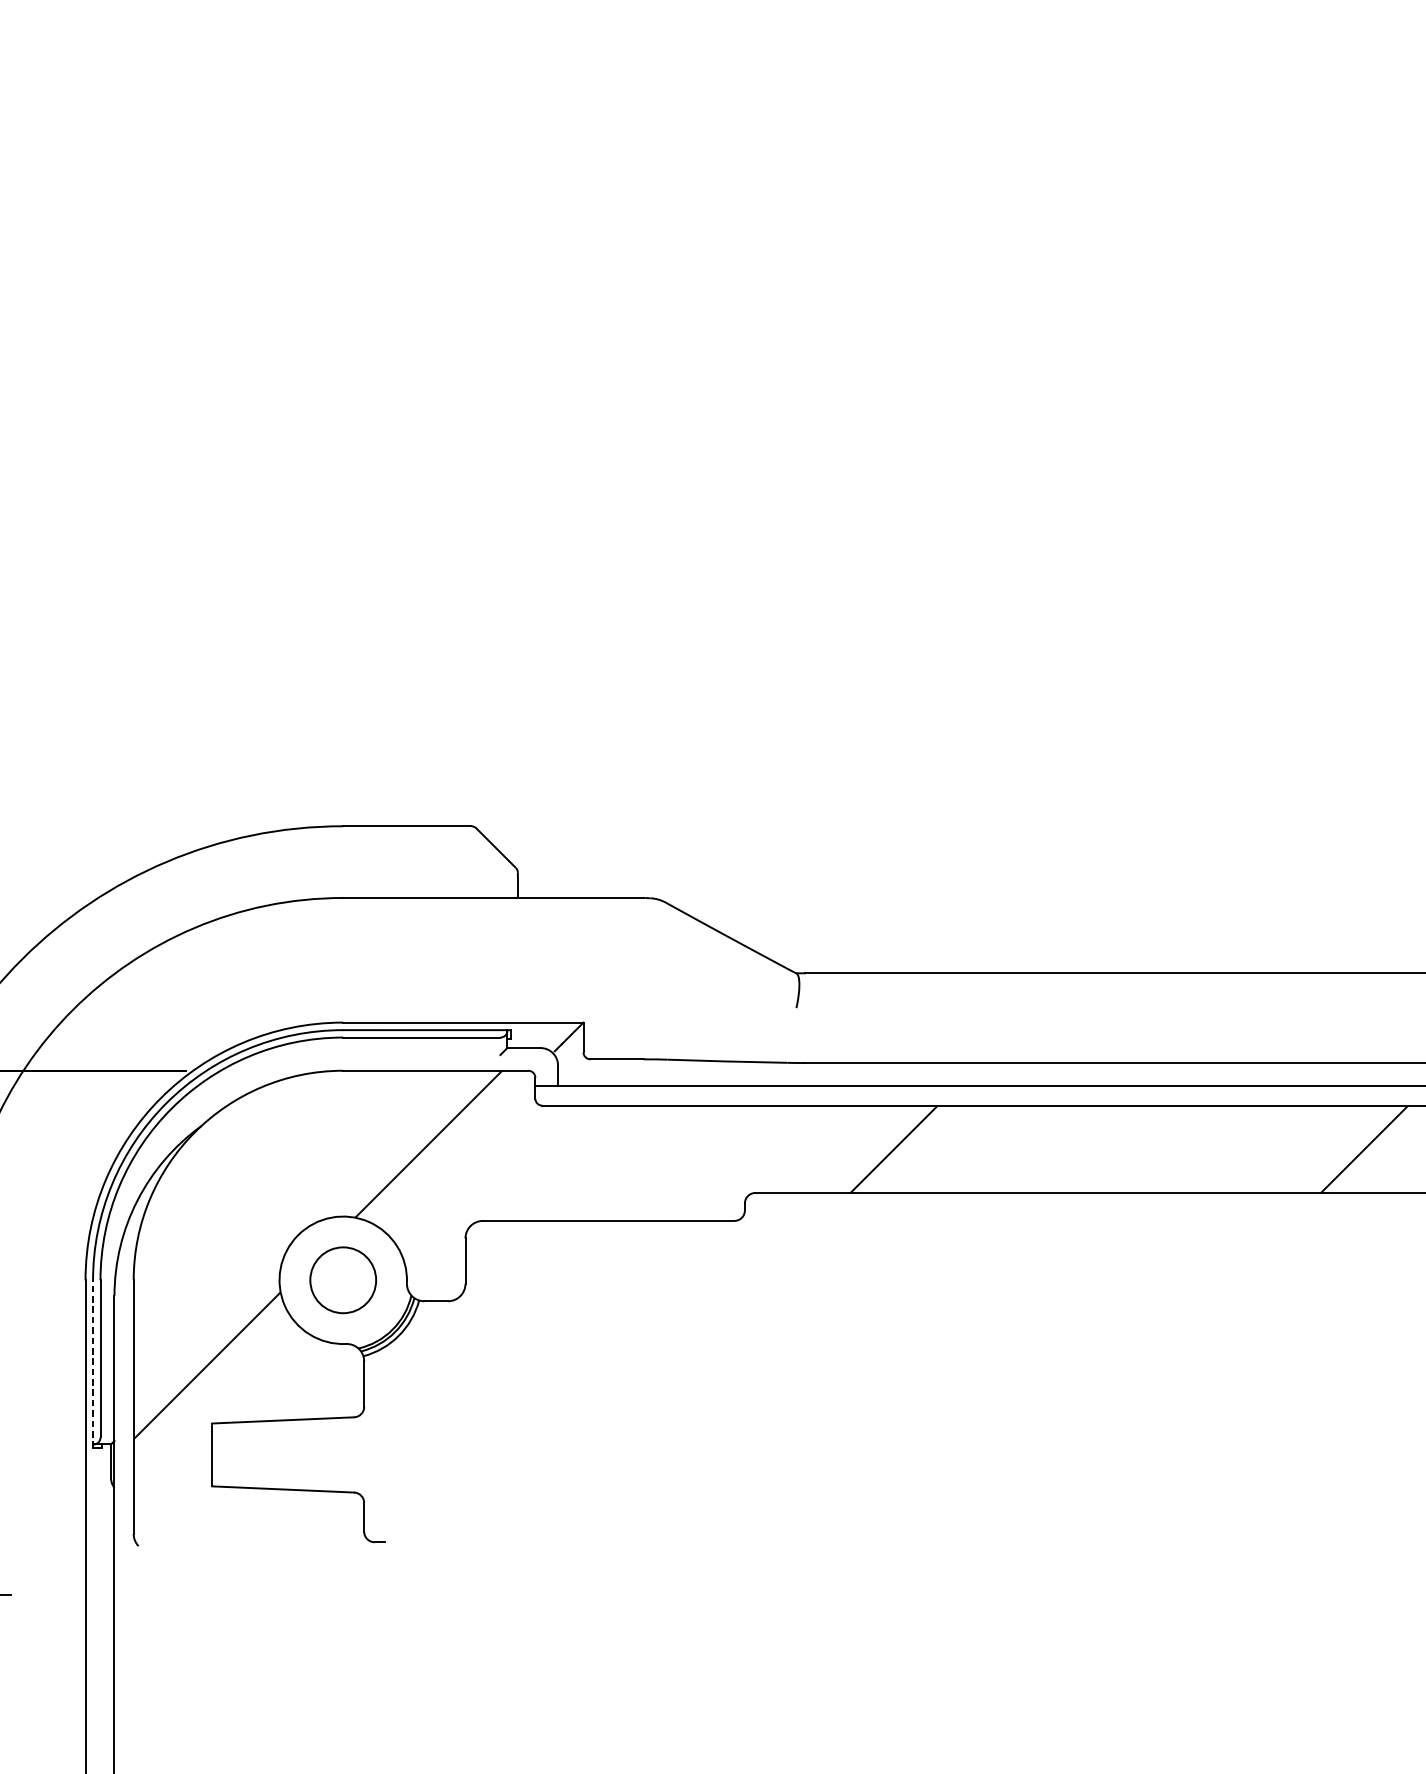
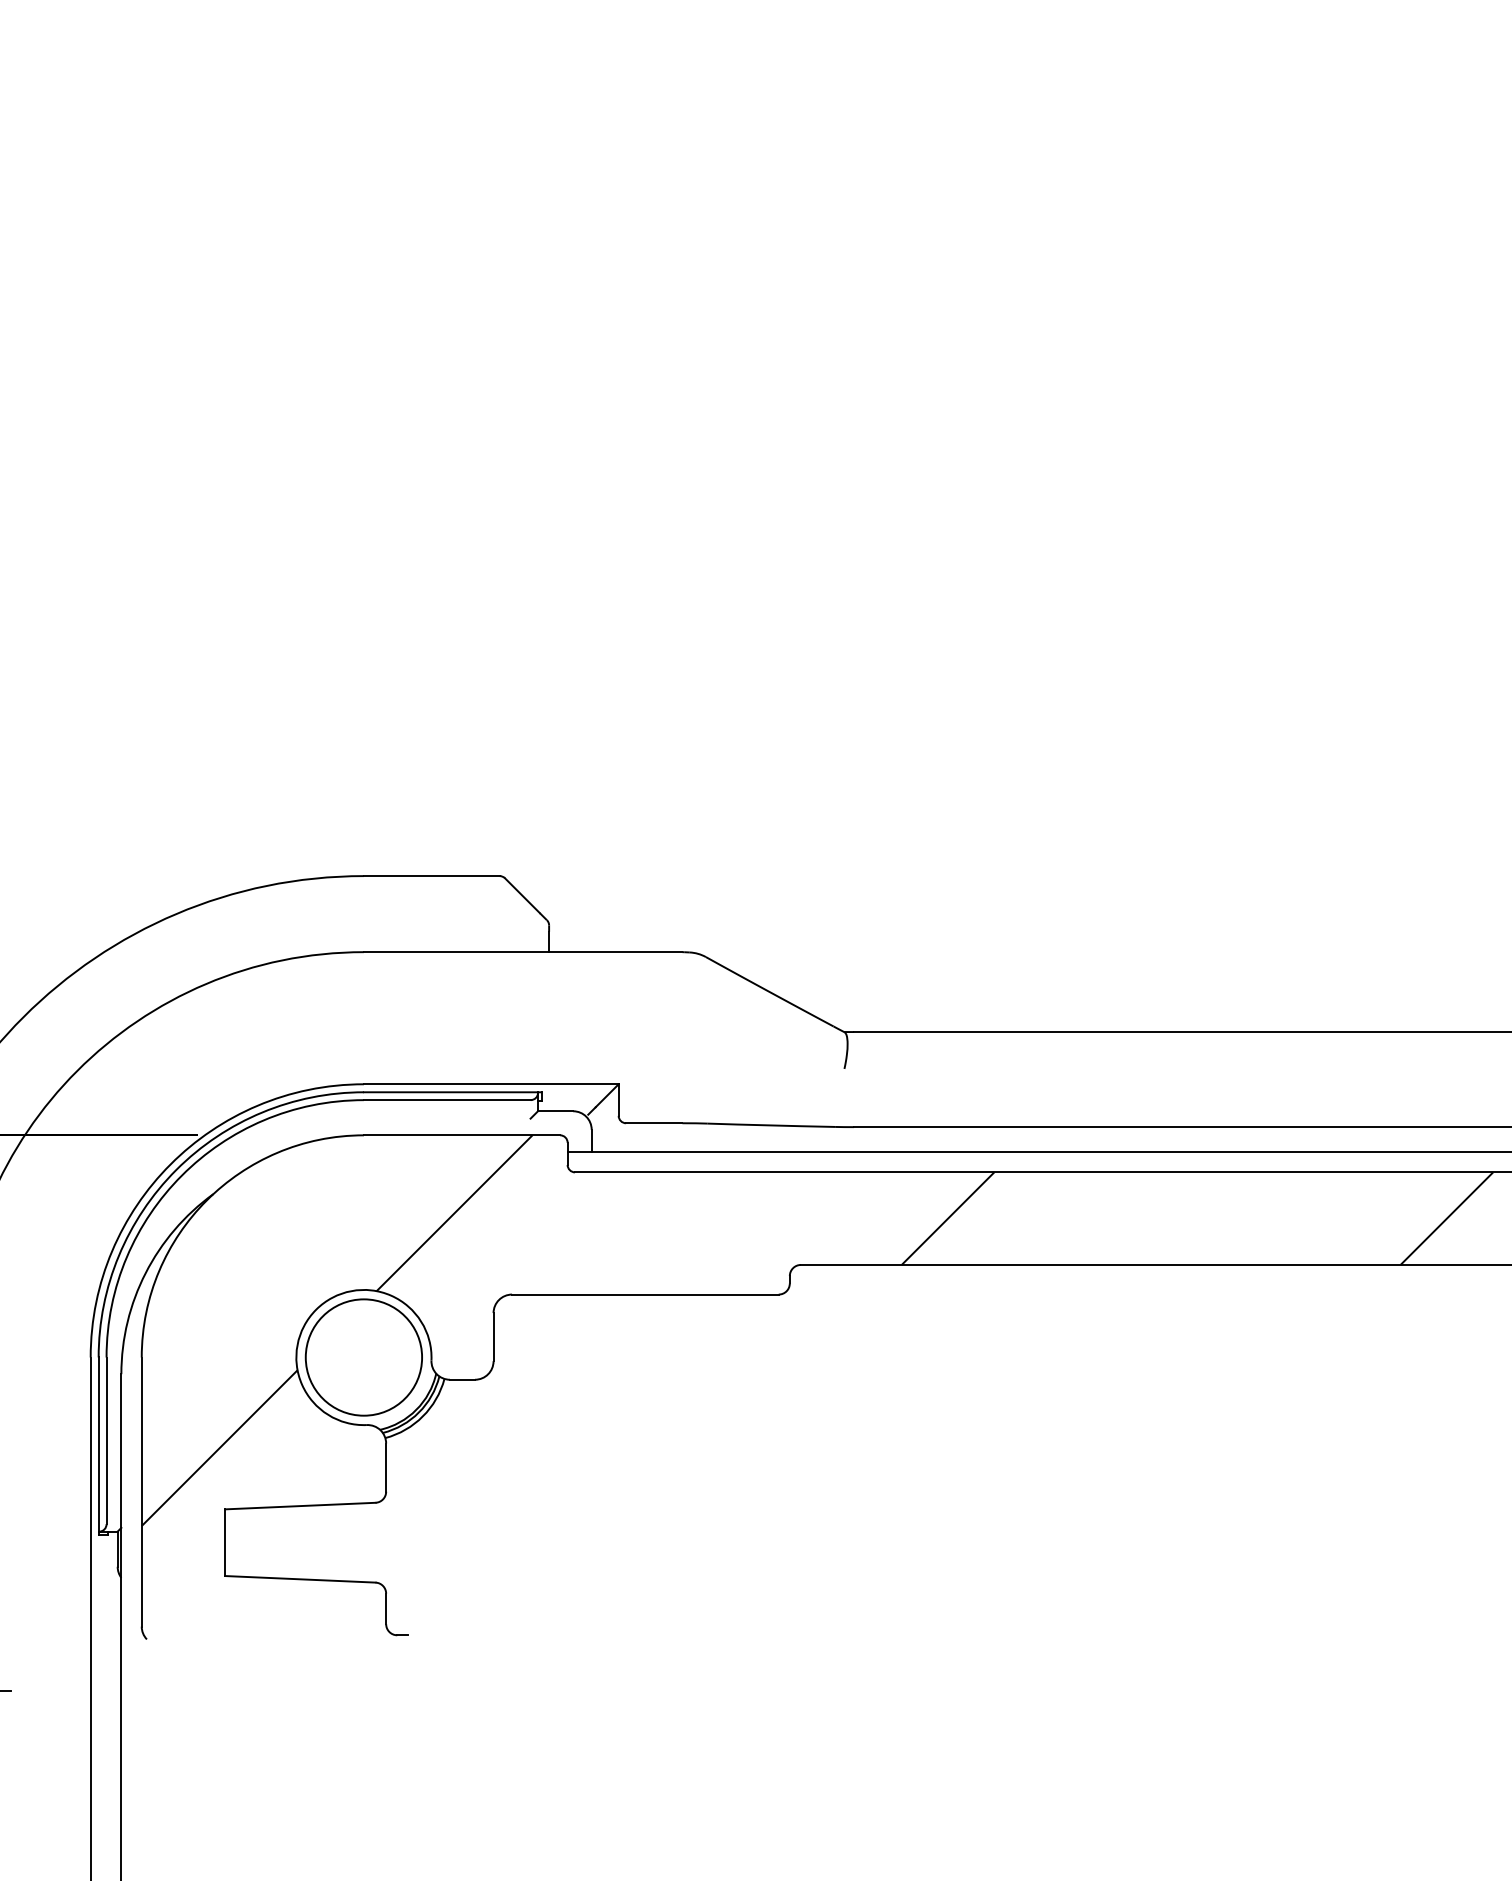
circle: (342, 1280) -> (363, 1357), size x1.67
line: (92, 1364) -> (98, 1446), dashed -> solid

